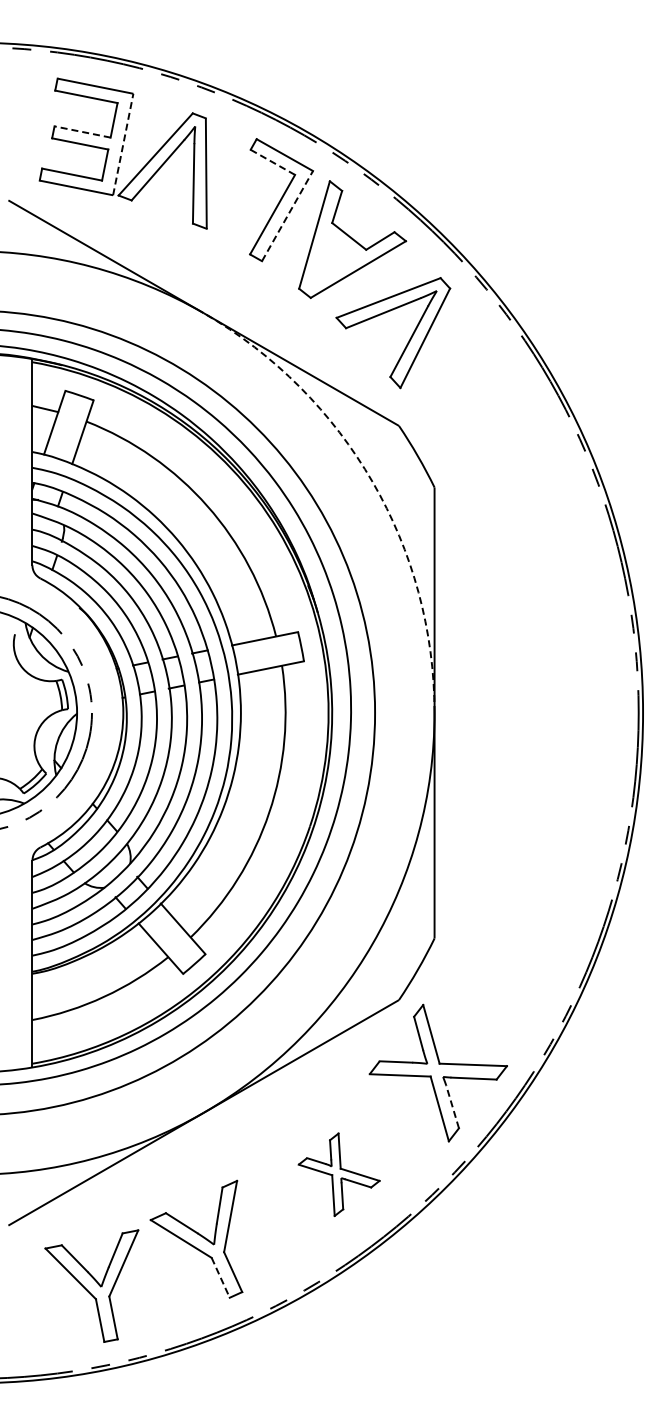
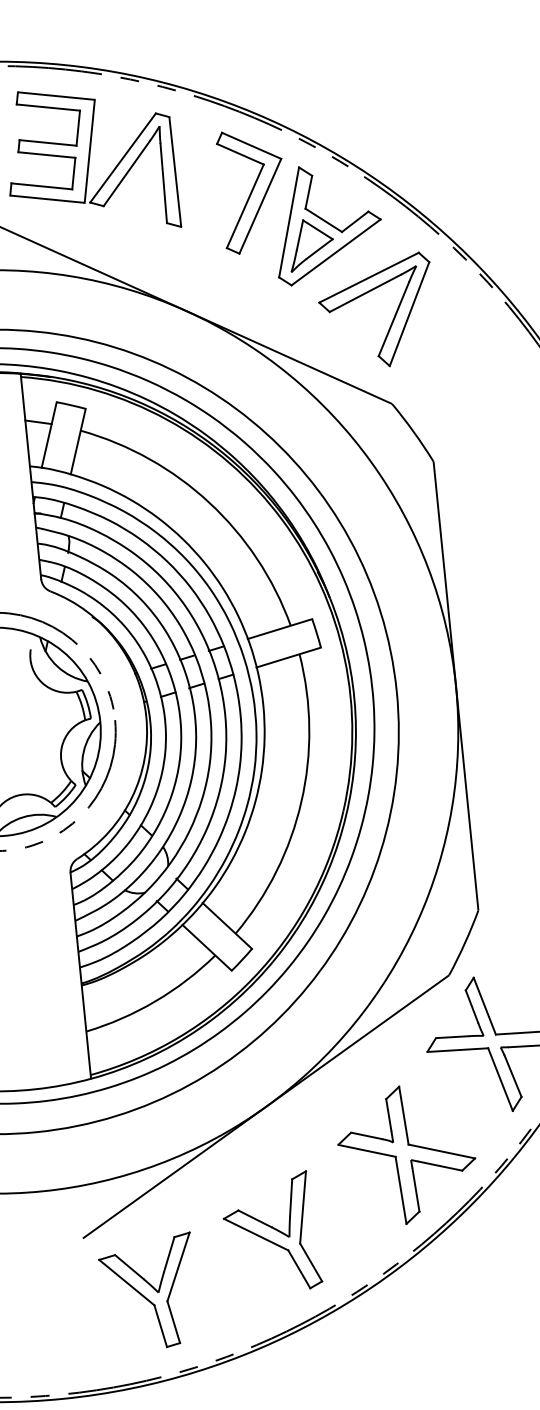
line: (82, 132) -> (48, 143), dashed -> solid
line: (123, 144) -> (90, 151), dashed -> solid
line: (272, 162) -> (240, 154), dashed -> solid
line: (287, 216) -> (260, 206), dashed -> solid
part: (334, 259) -> (311, 244), added
arc: (372, 482) -> (371, 462), dashed -> solid
line: (452, 1106) -> (512, 1075), dashed -> solid
part: (338, 1174) -> (406, 1154), size x1.67
line: (220, 1277) -> (299, 1269), dashed -> solid
part: (91, 1285) -> (148, 1292), moved

